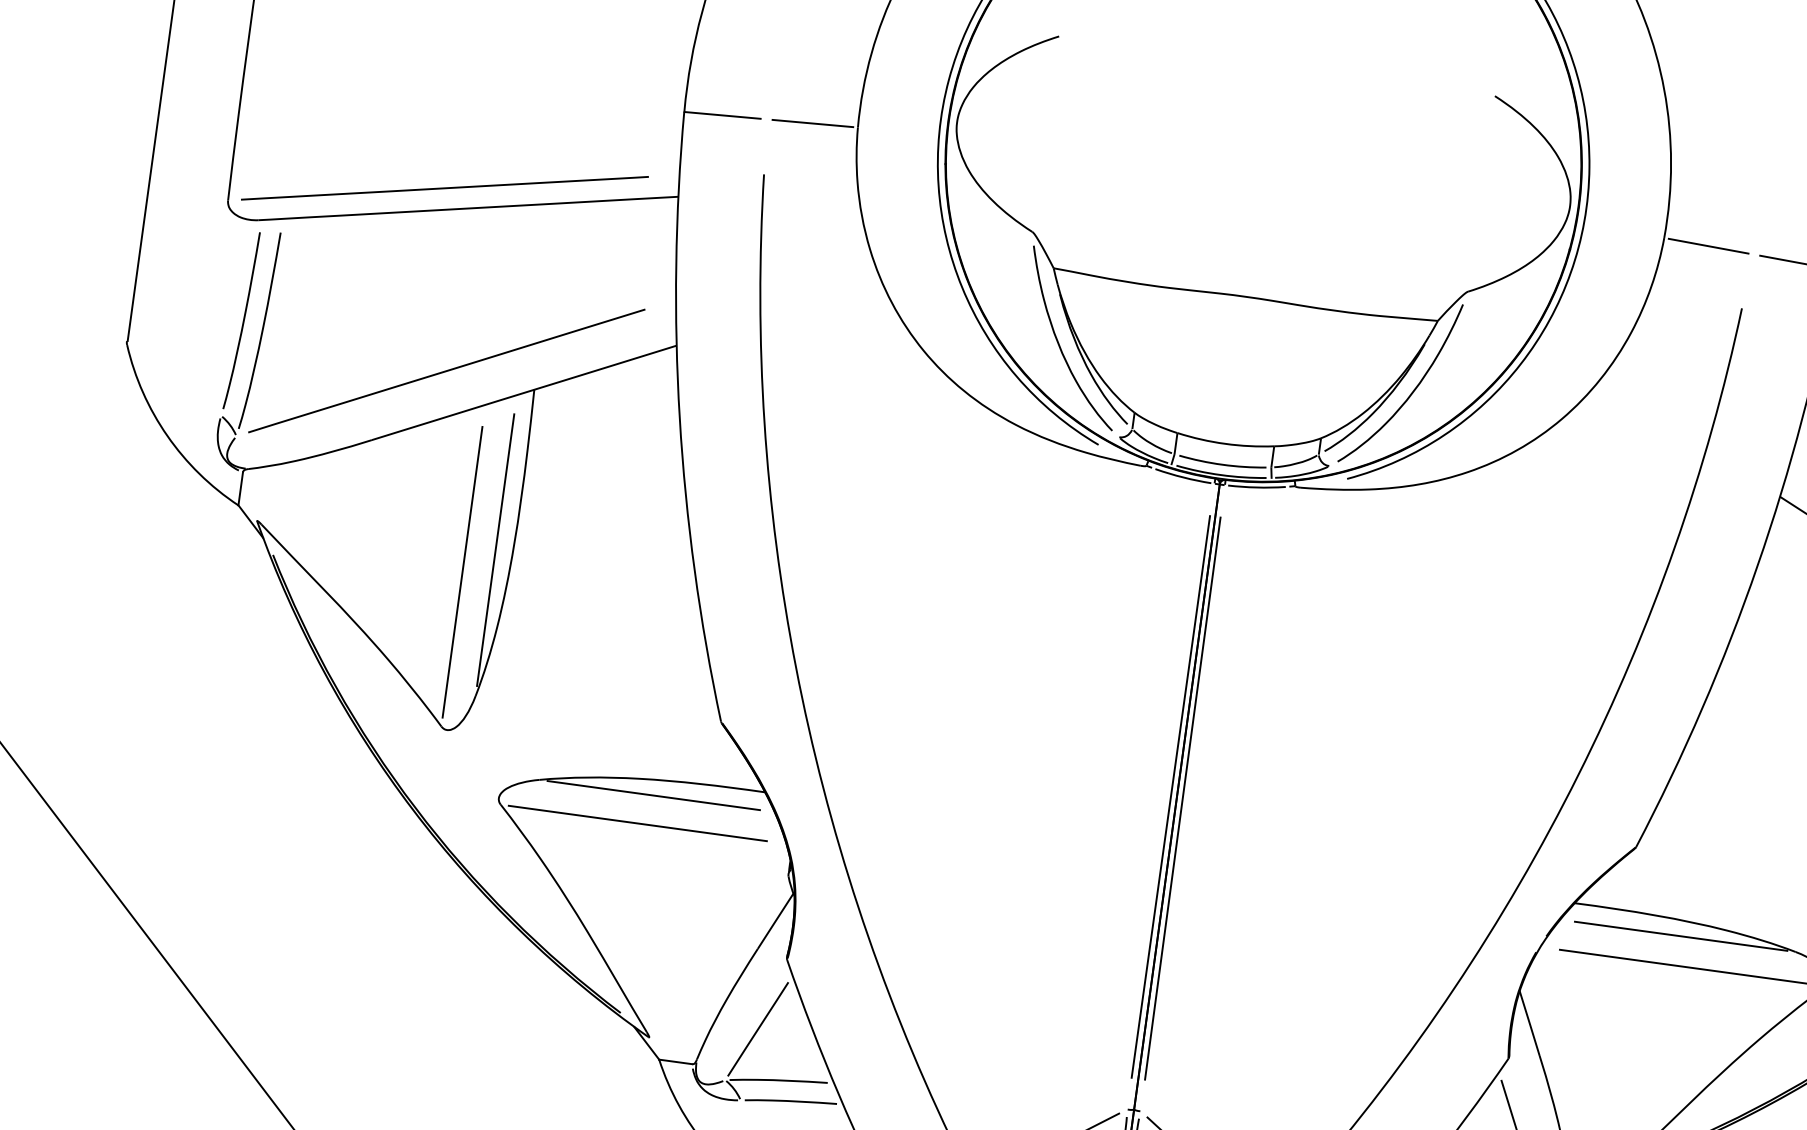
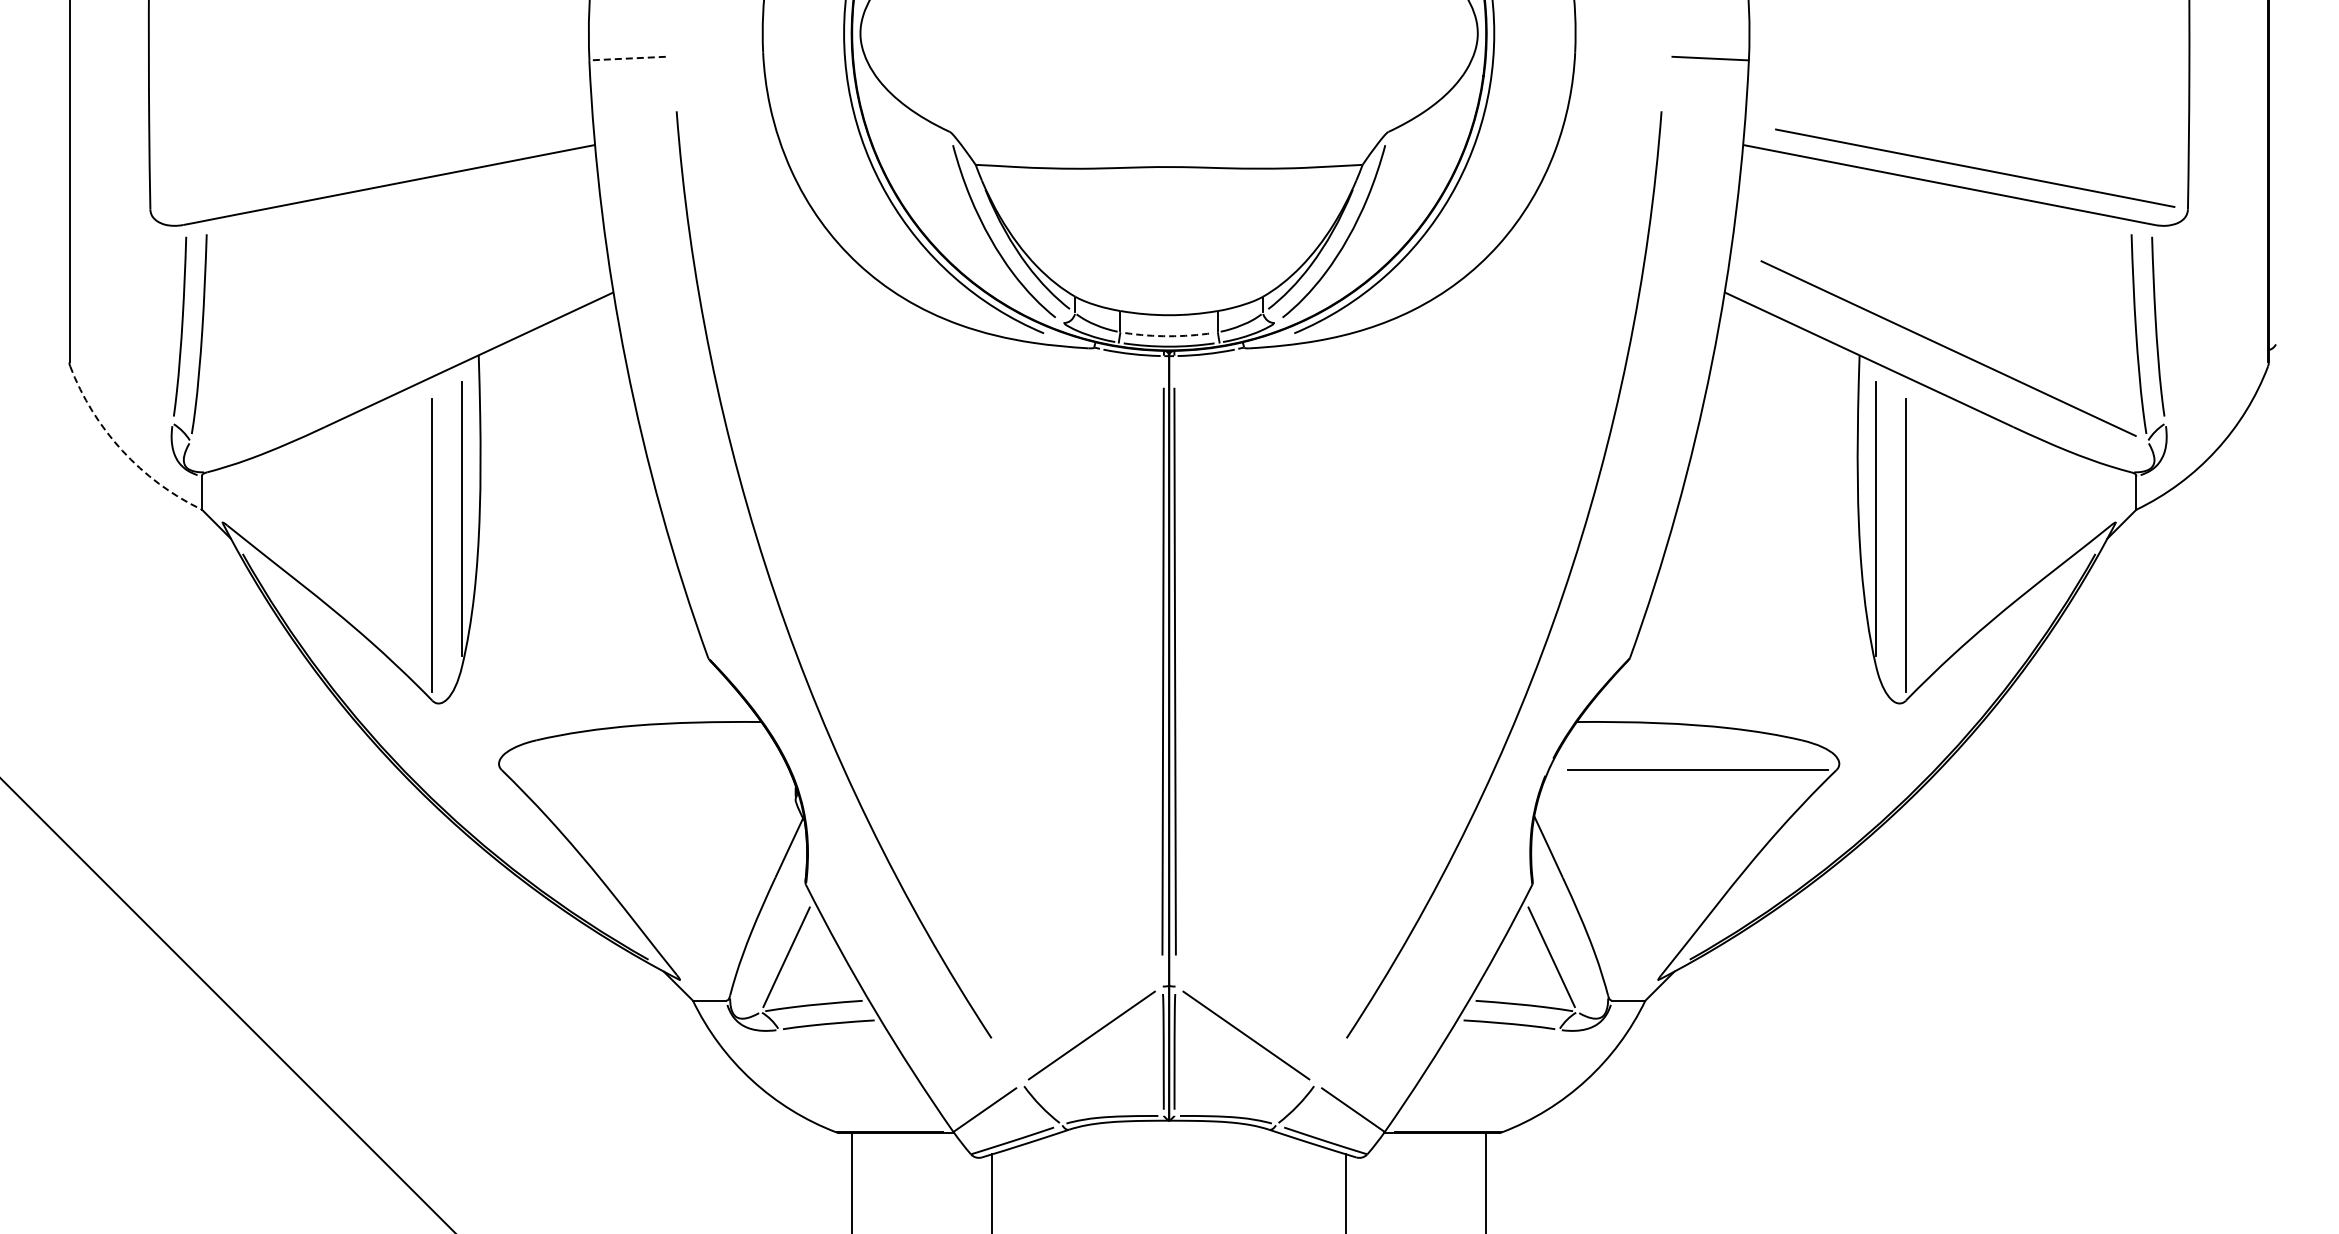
line: (722, 115) -> (627, 58), solid -> dashed
line: (812, 123) -> (717, 54), removed
line: (445, 187) -> (363, 167), removed
line: (1707, 246) -> (1619, 54), removed
line: (446, 370) -> (389, 348), removed
arc: (167, 435) -> (122, 450), solid -> dashed
arc: (1222, 465) -> (1169, 336), solid -> dashed
line: (653, 795) -> (651, 740), removed
line: (637, 823) -> (639, 770), removed
line: (1681, 936) -> (1686, 740), removed

